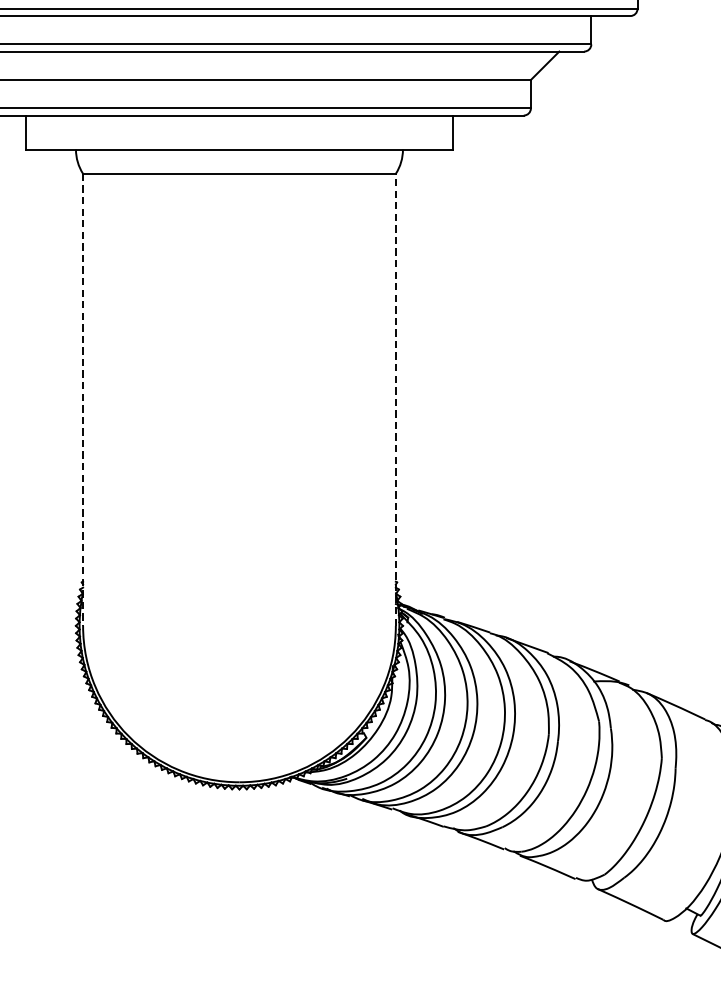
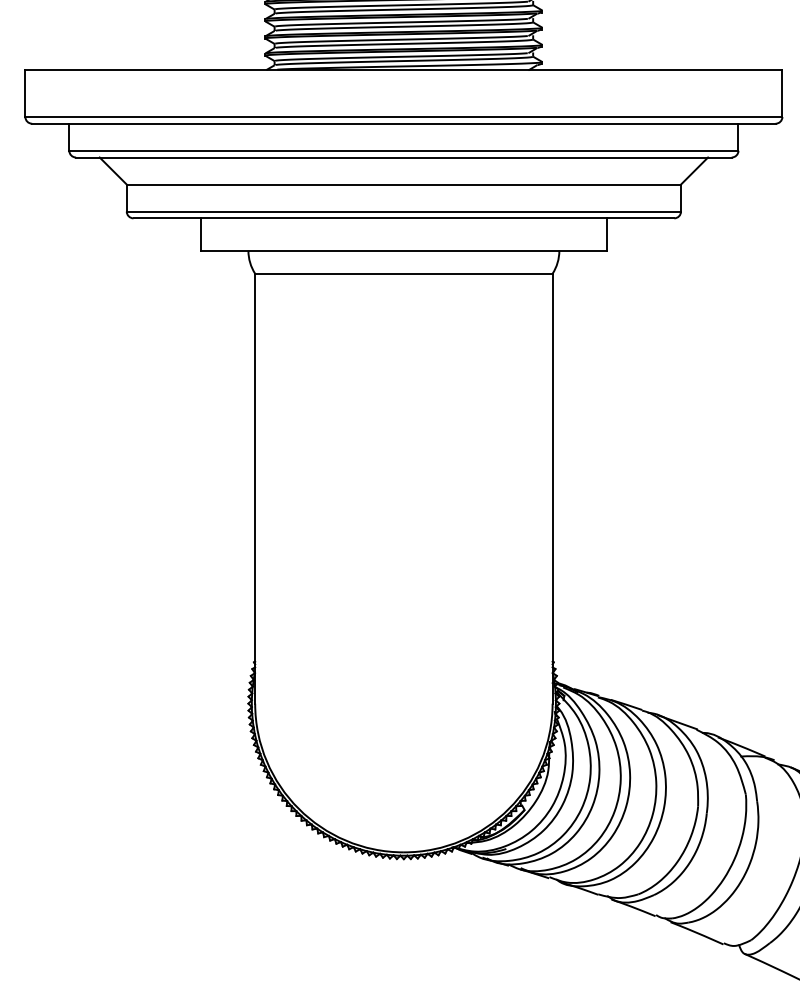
line: (83, 399) -> (255, 488), dashed -> solid
line: (395, 399) -> (552, 488), dashed -> solid

